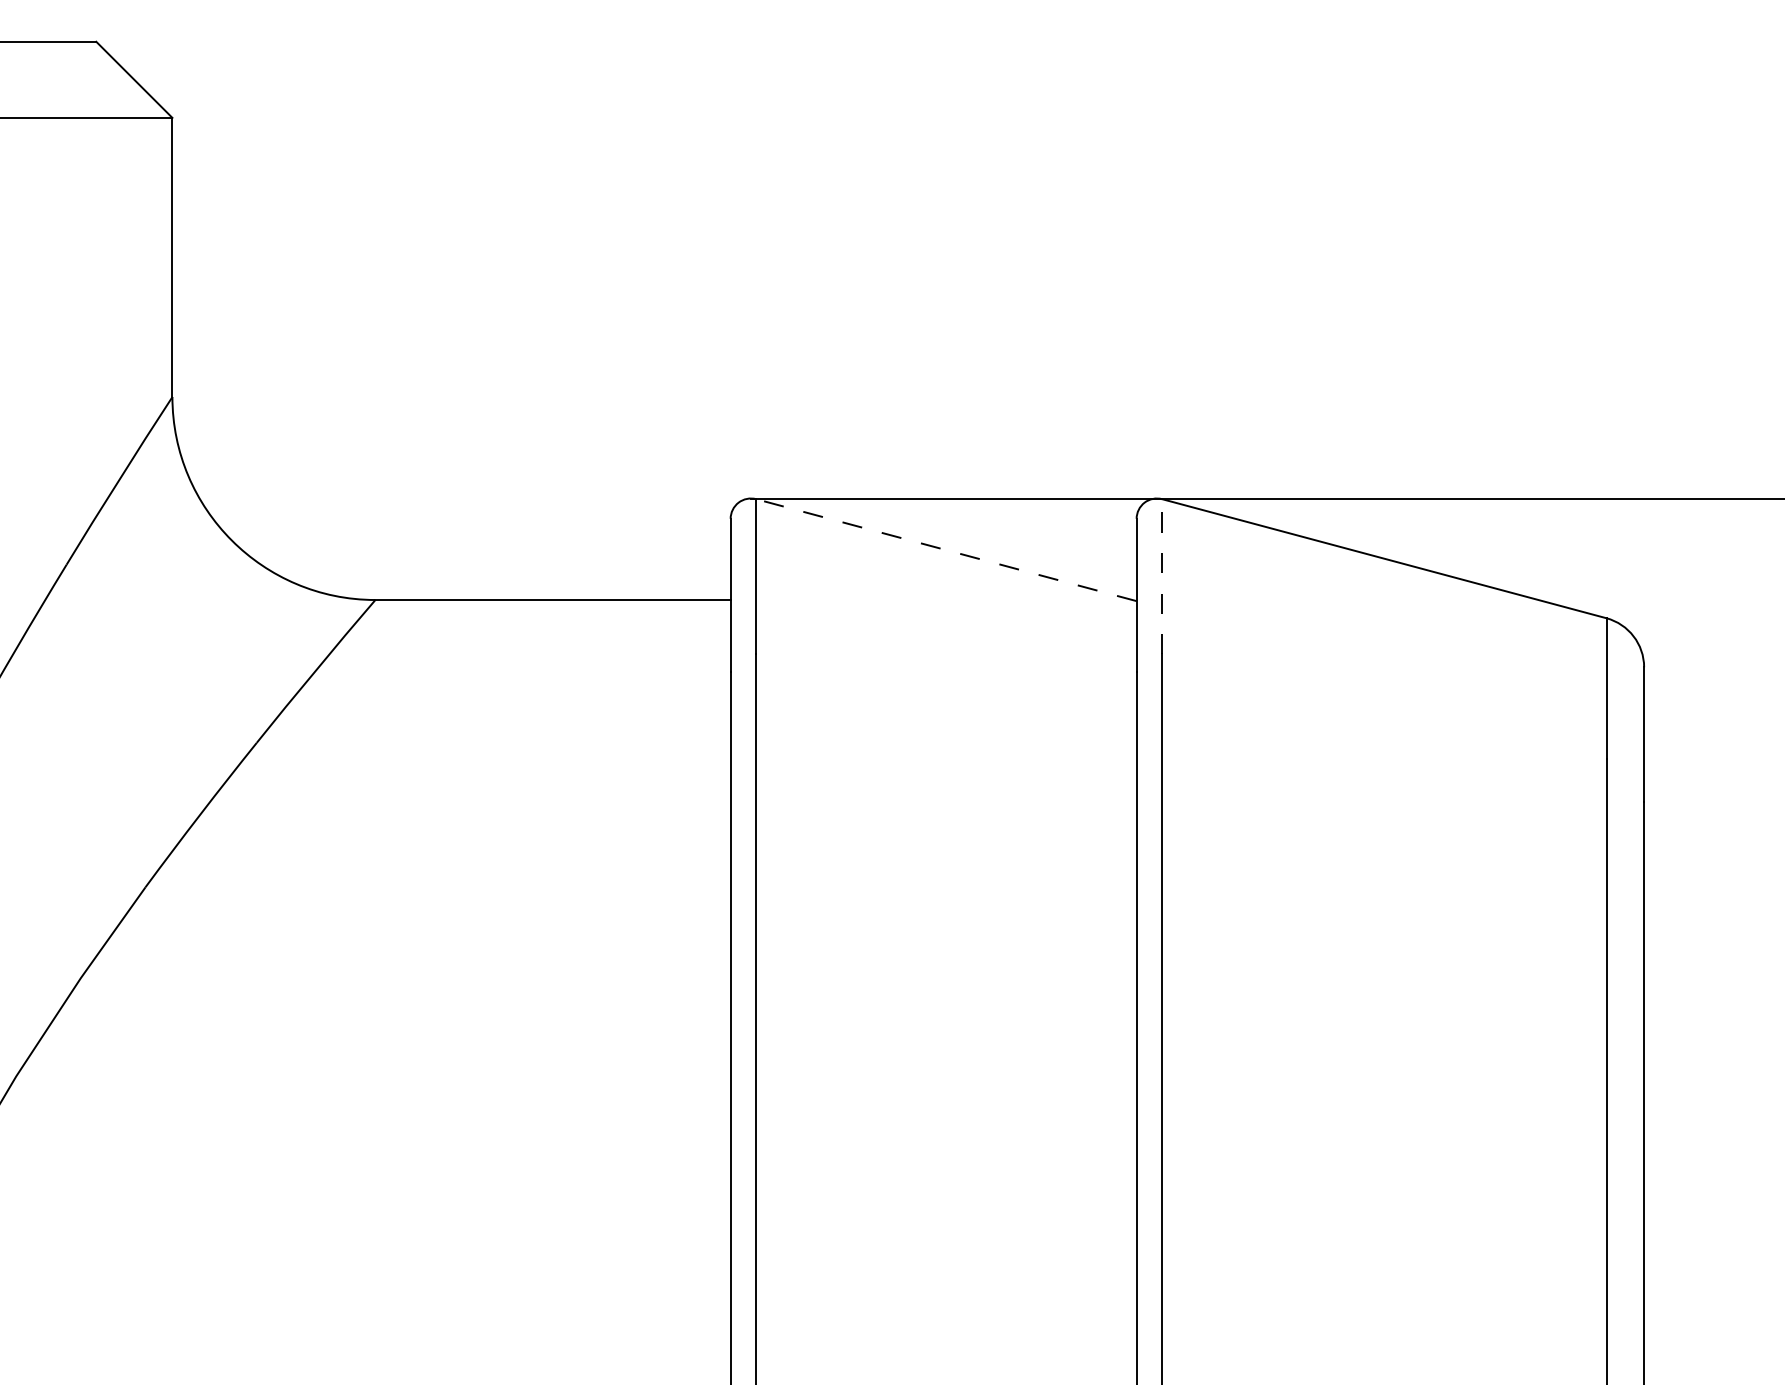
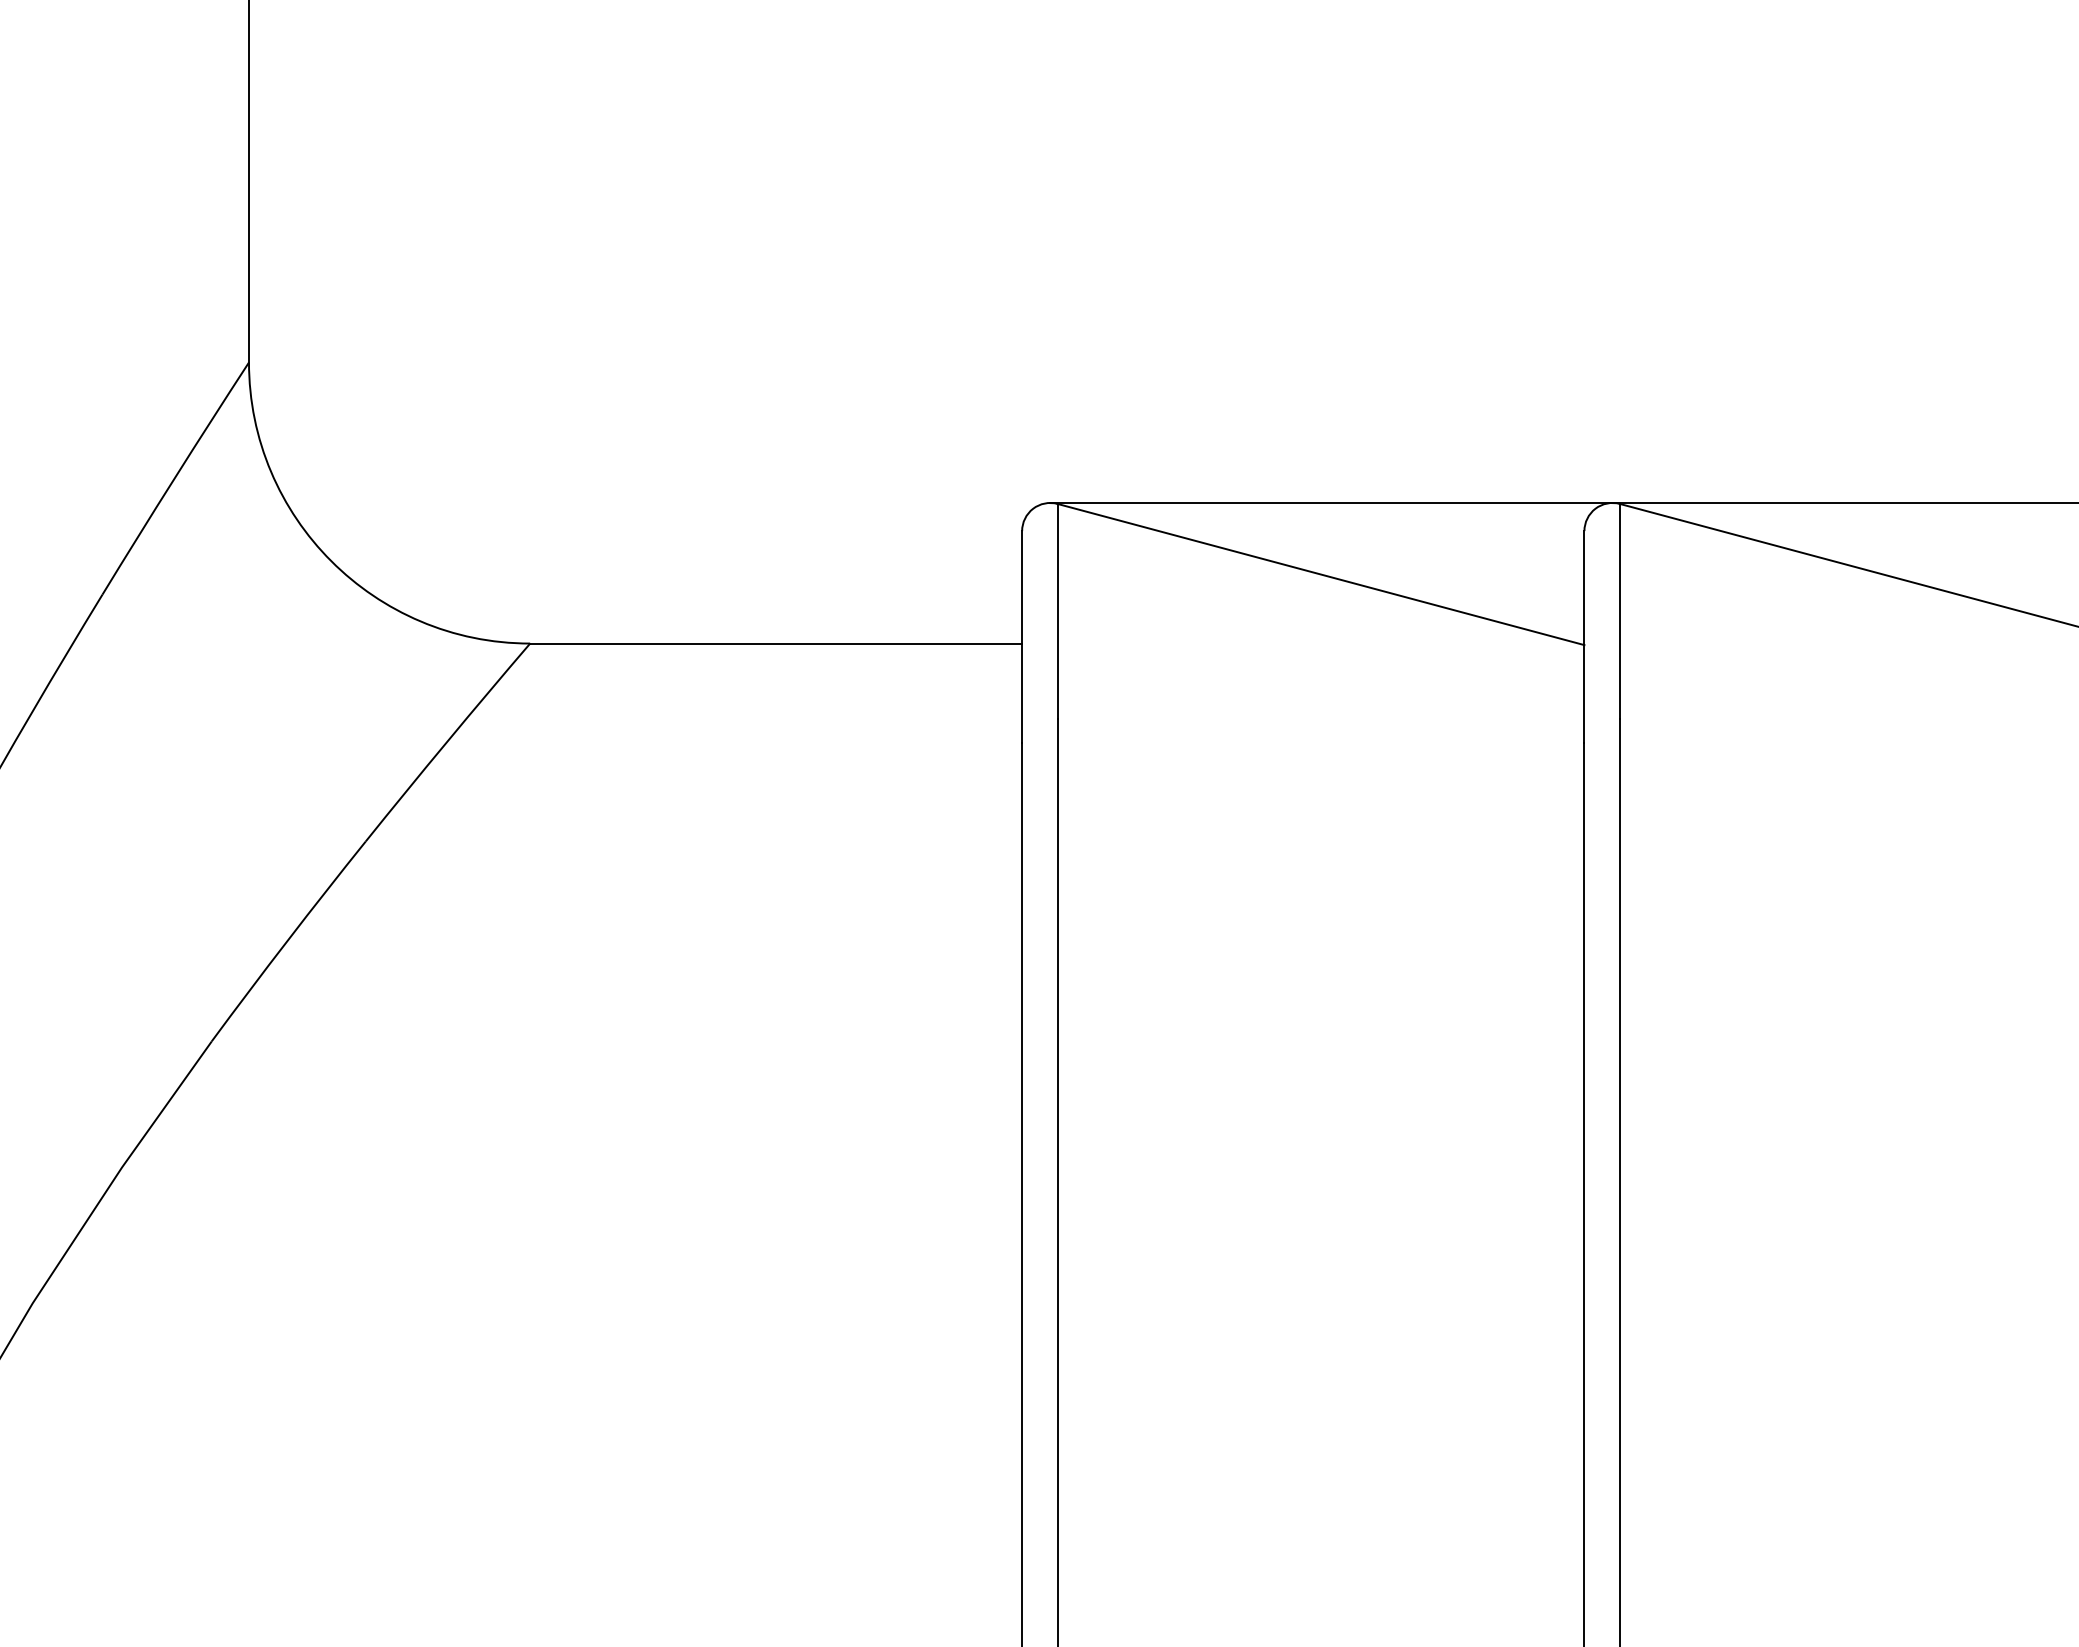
line: (946, 550) -> (1321, 574), dashed -> solid
line: (1162, 576) -> (1620, 610), dashed -> solid

